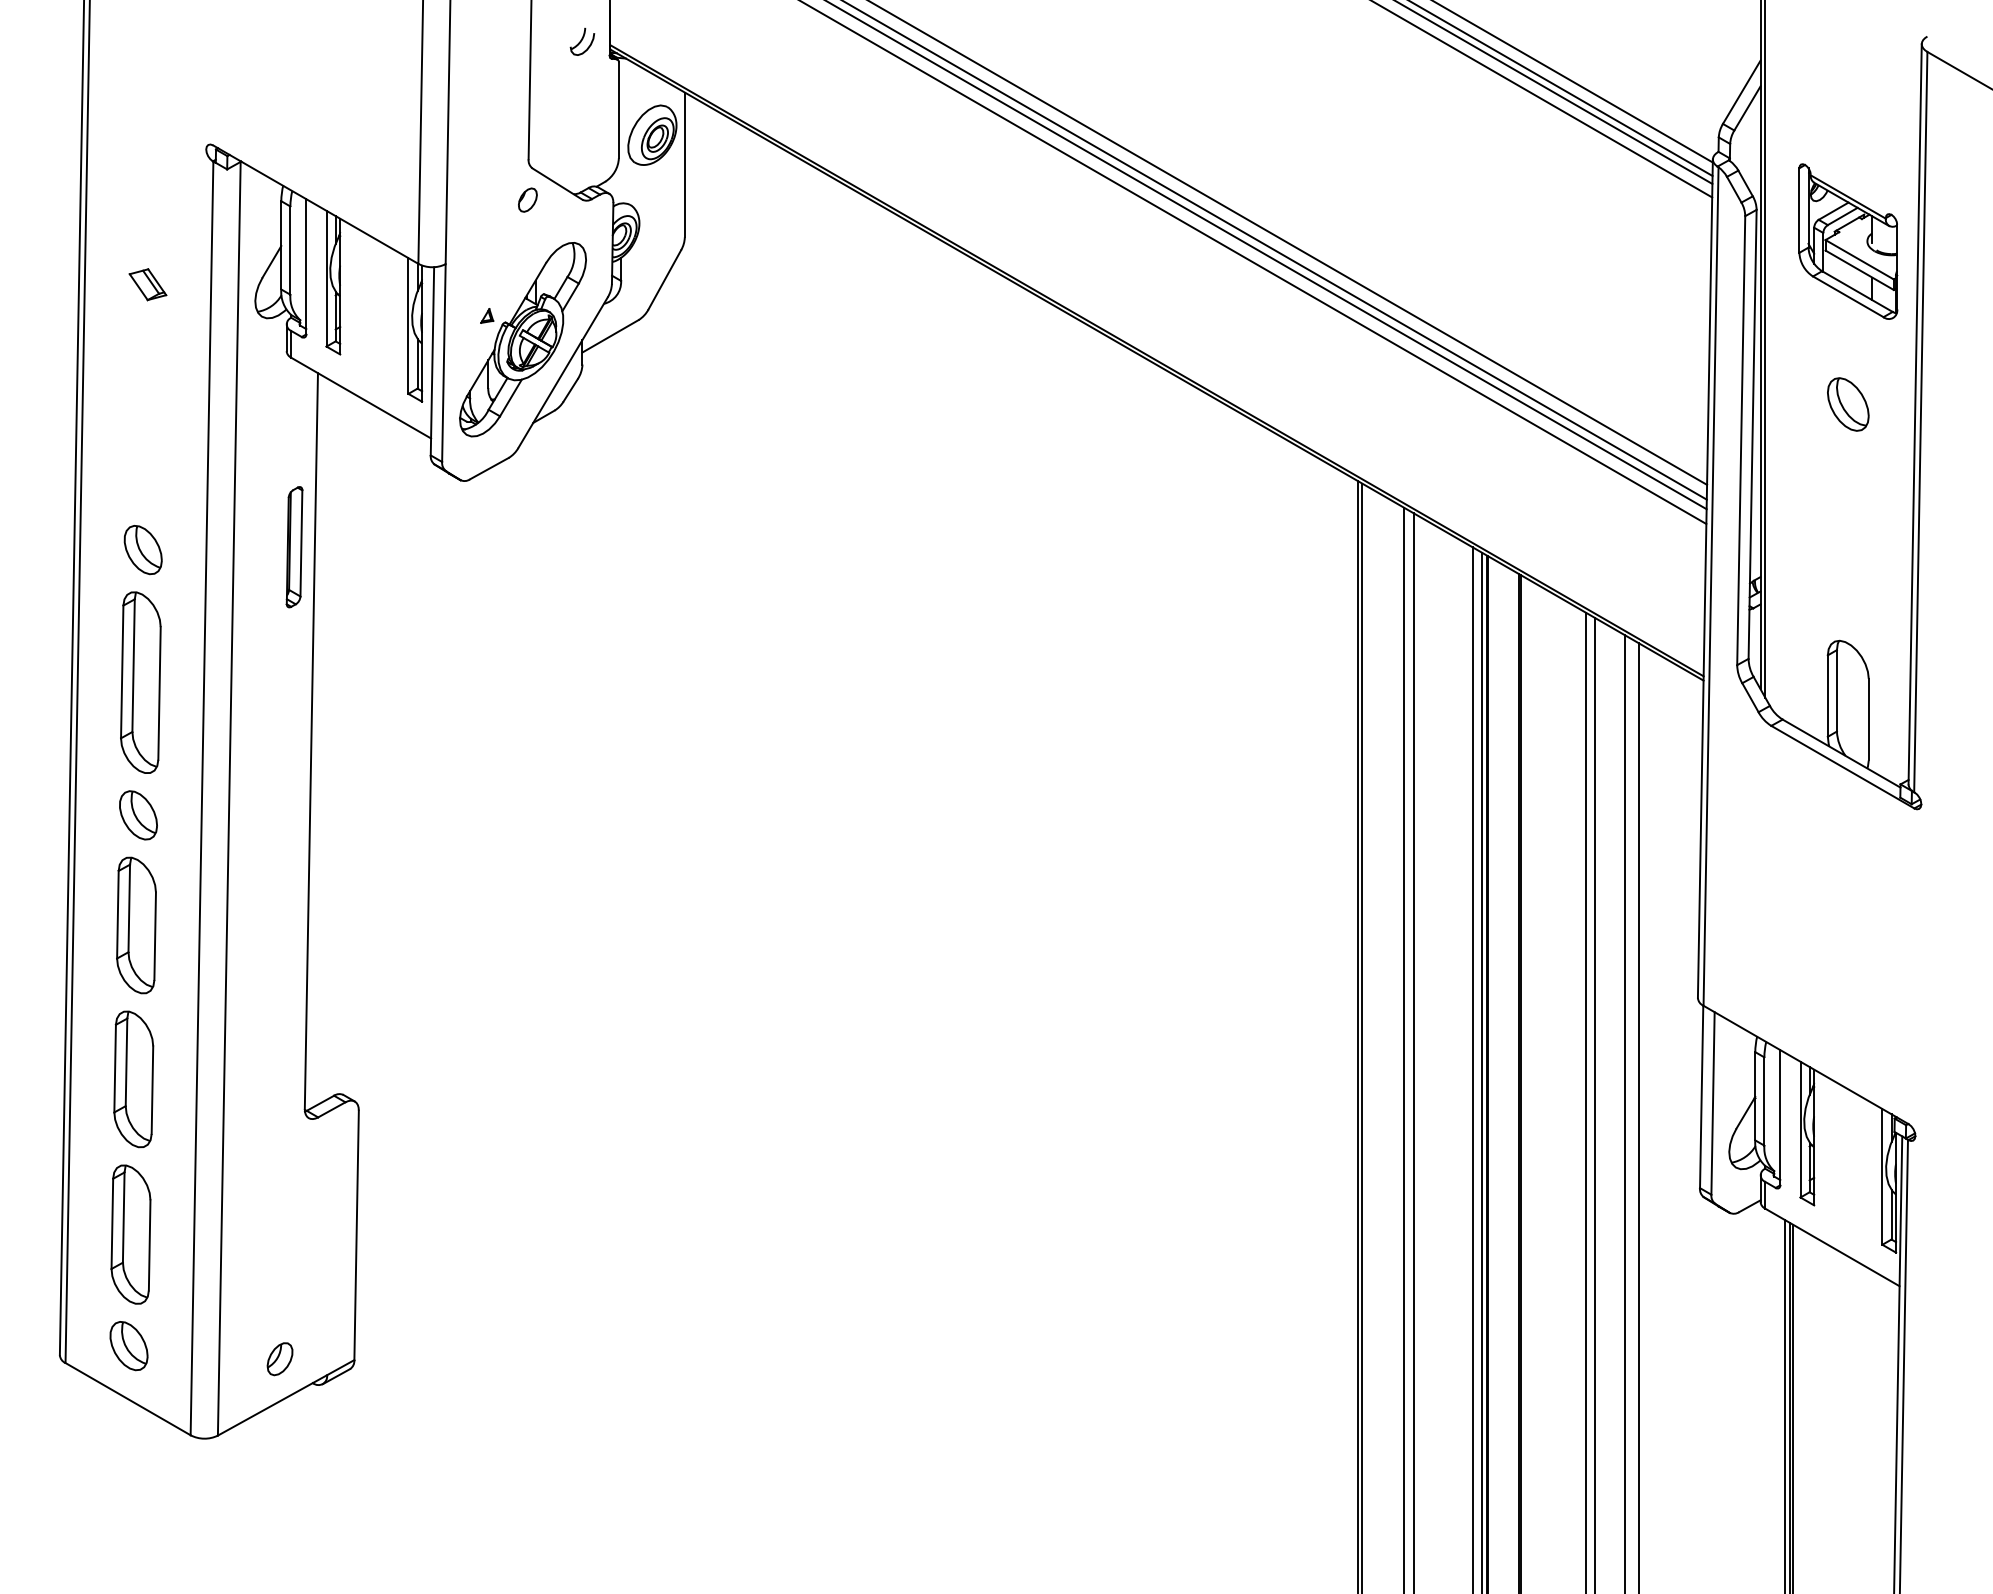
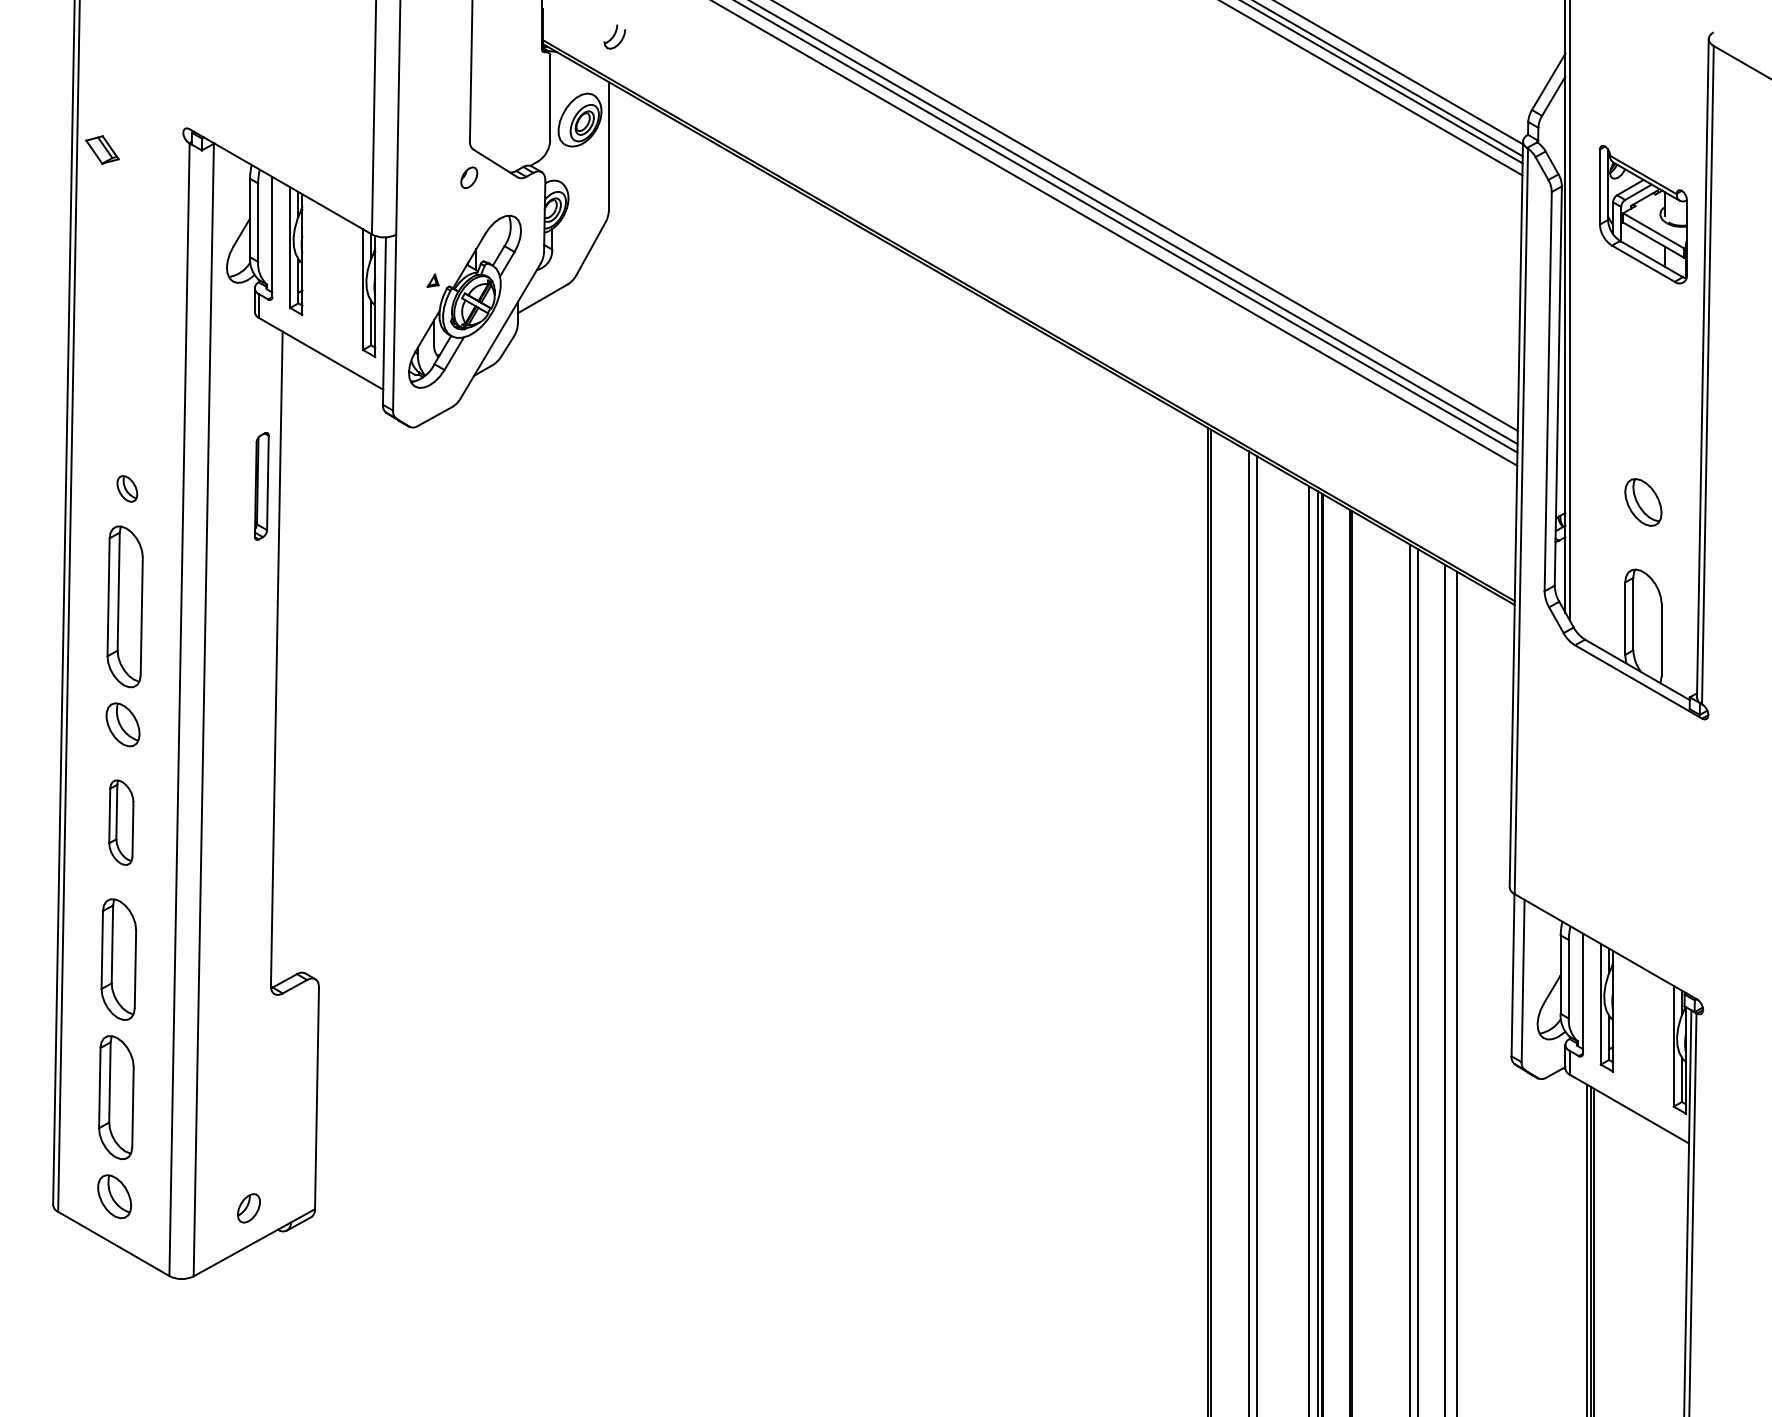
part: (582, 41) -> (614, 36), moved
part: (147, 284) -> (102, 149), moved
part: (1848, 404) -> (1643, 502), moved
part: (143, 549) -> (127, 488), size x0.6
part: (136, 925) -> (121, 822), size x0.7

